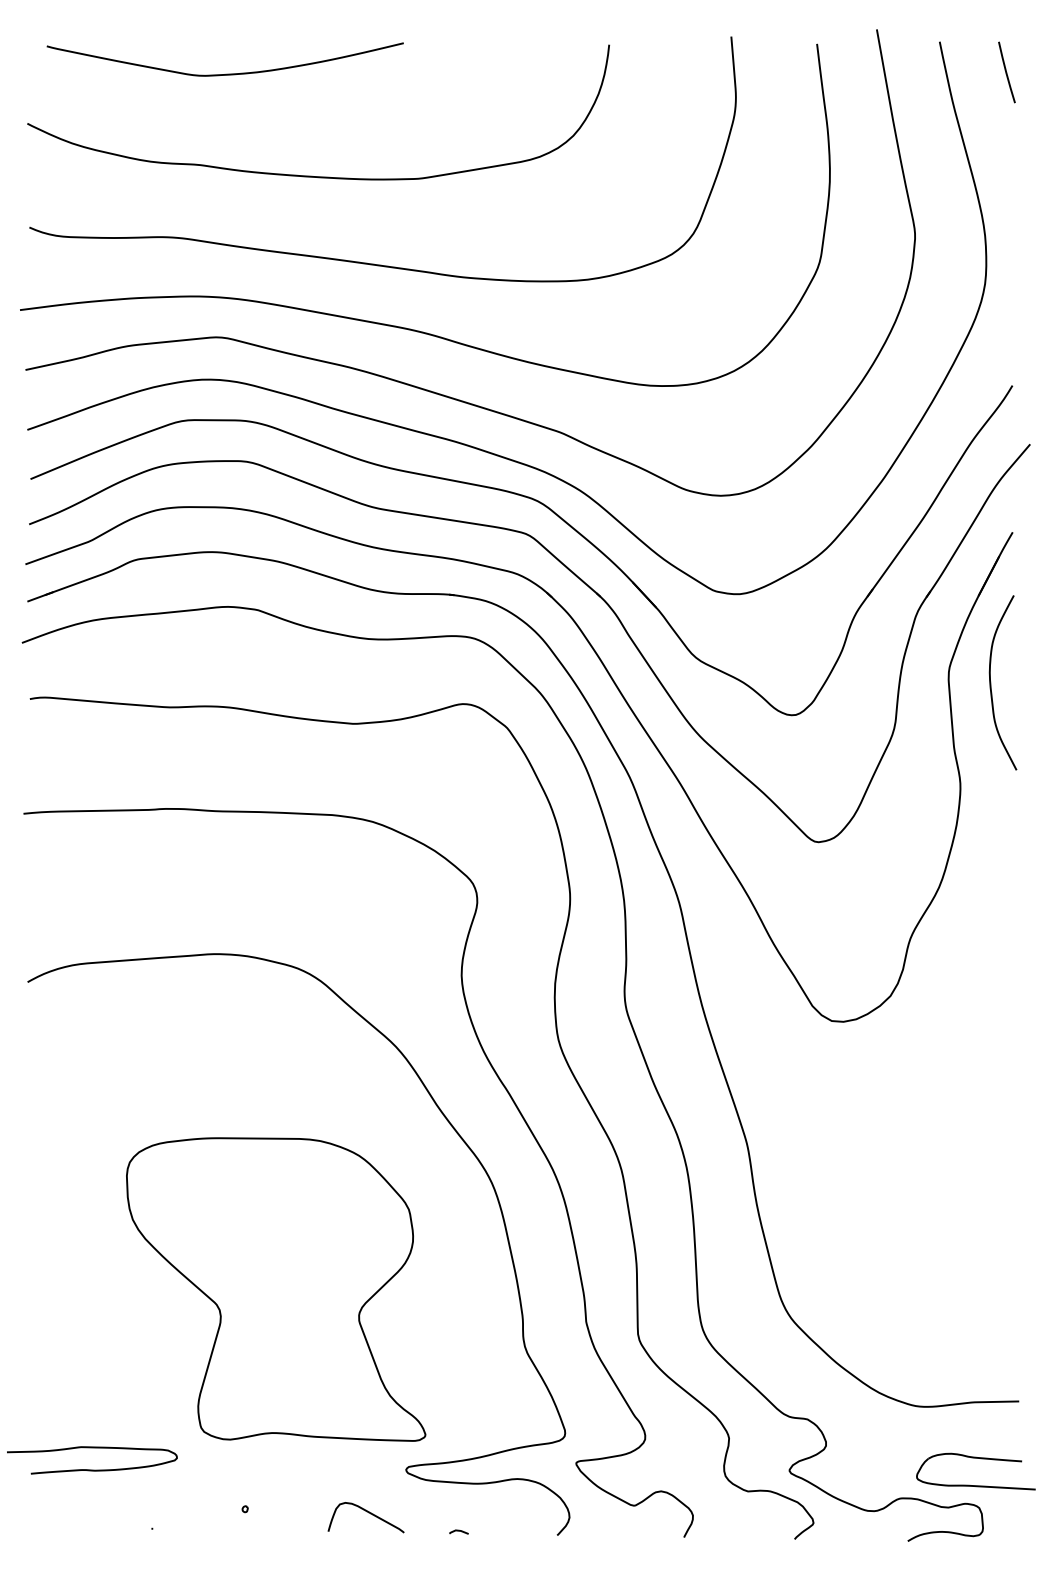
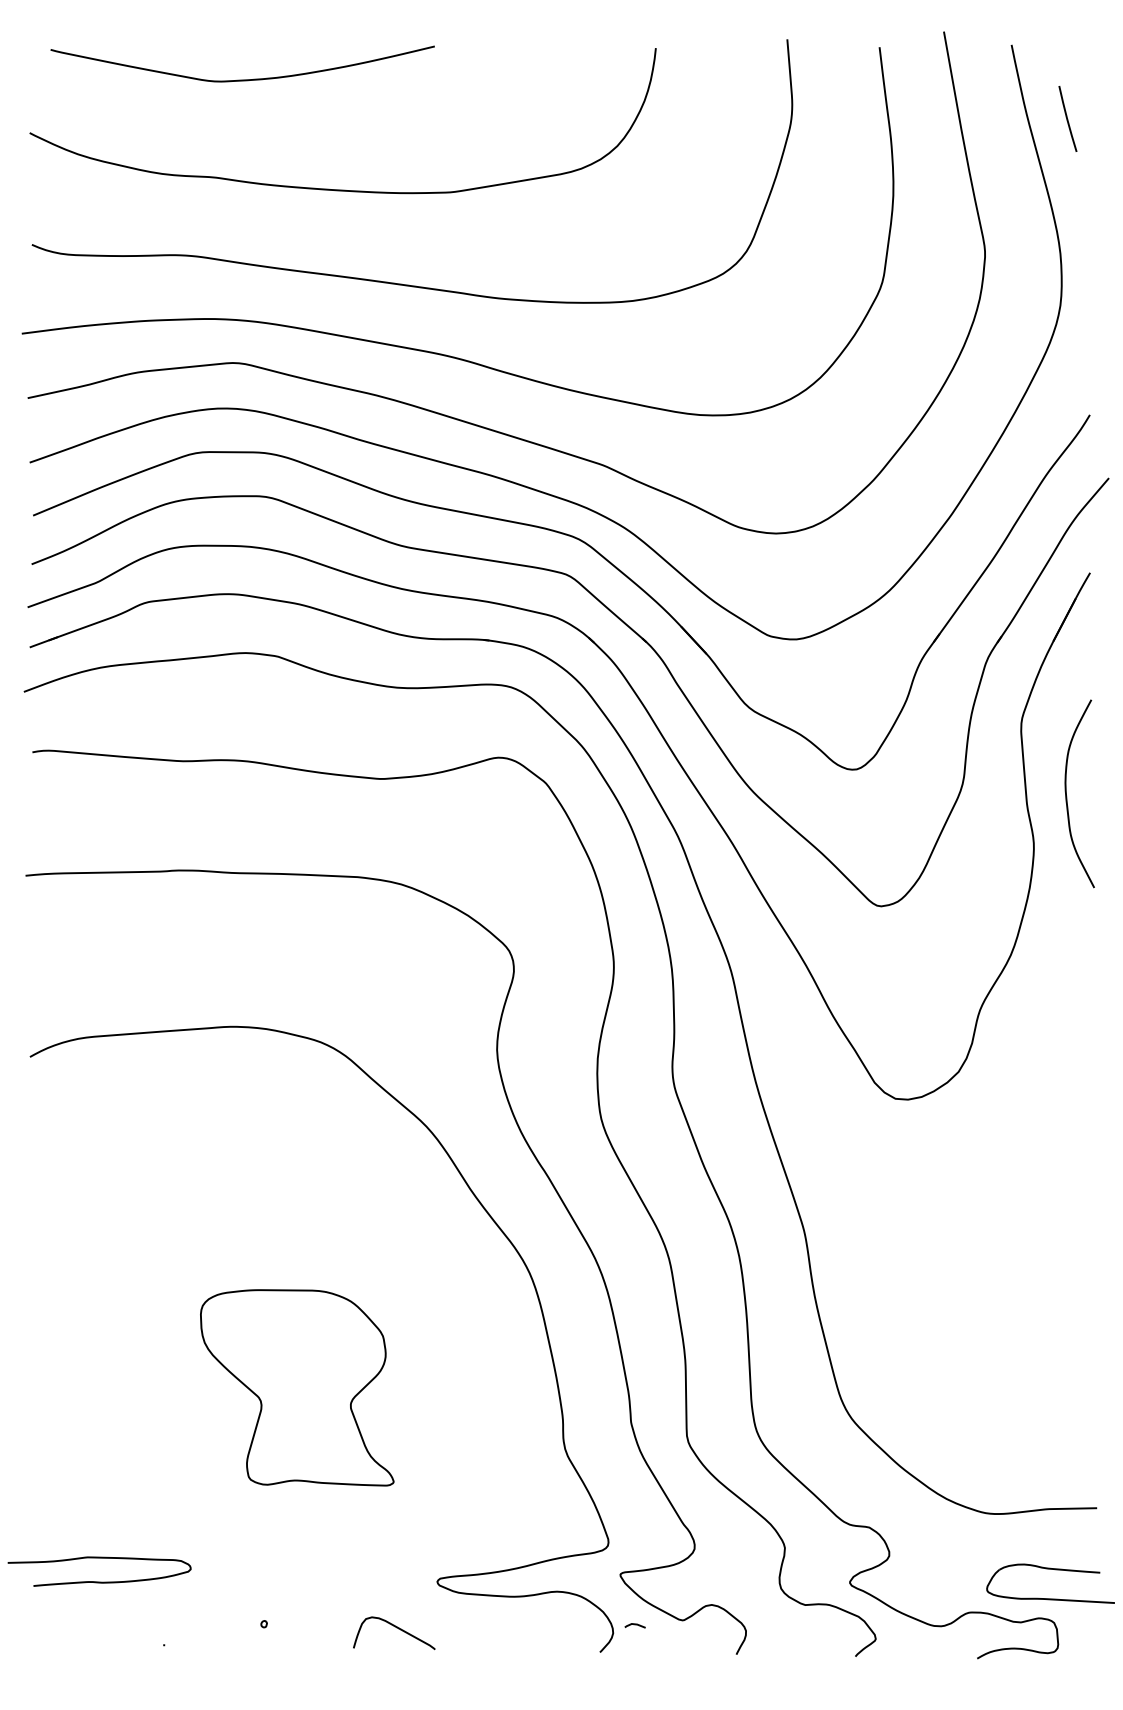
line: (1006, 72) -> (1067, 118), moved
curve: (991, 685) -> (1067, 796), moved
part: (275, 1289) -> (296, 1387), size x0.6
line: (458, 1531) -> (634, 1625), moved

